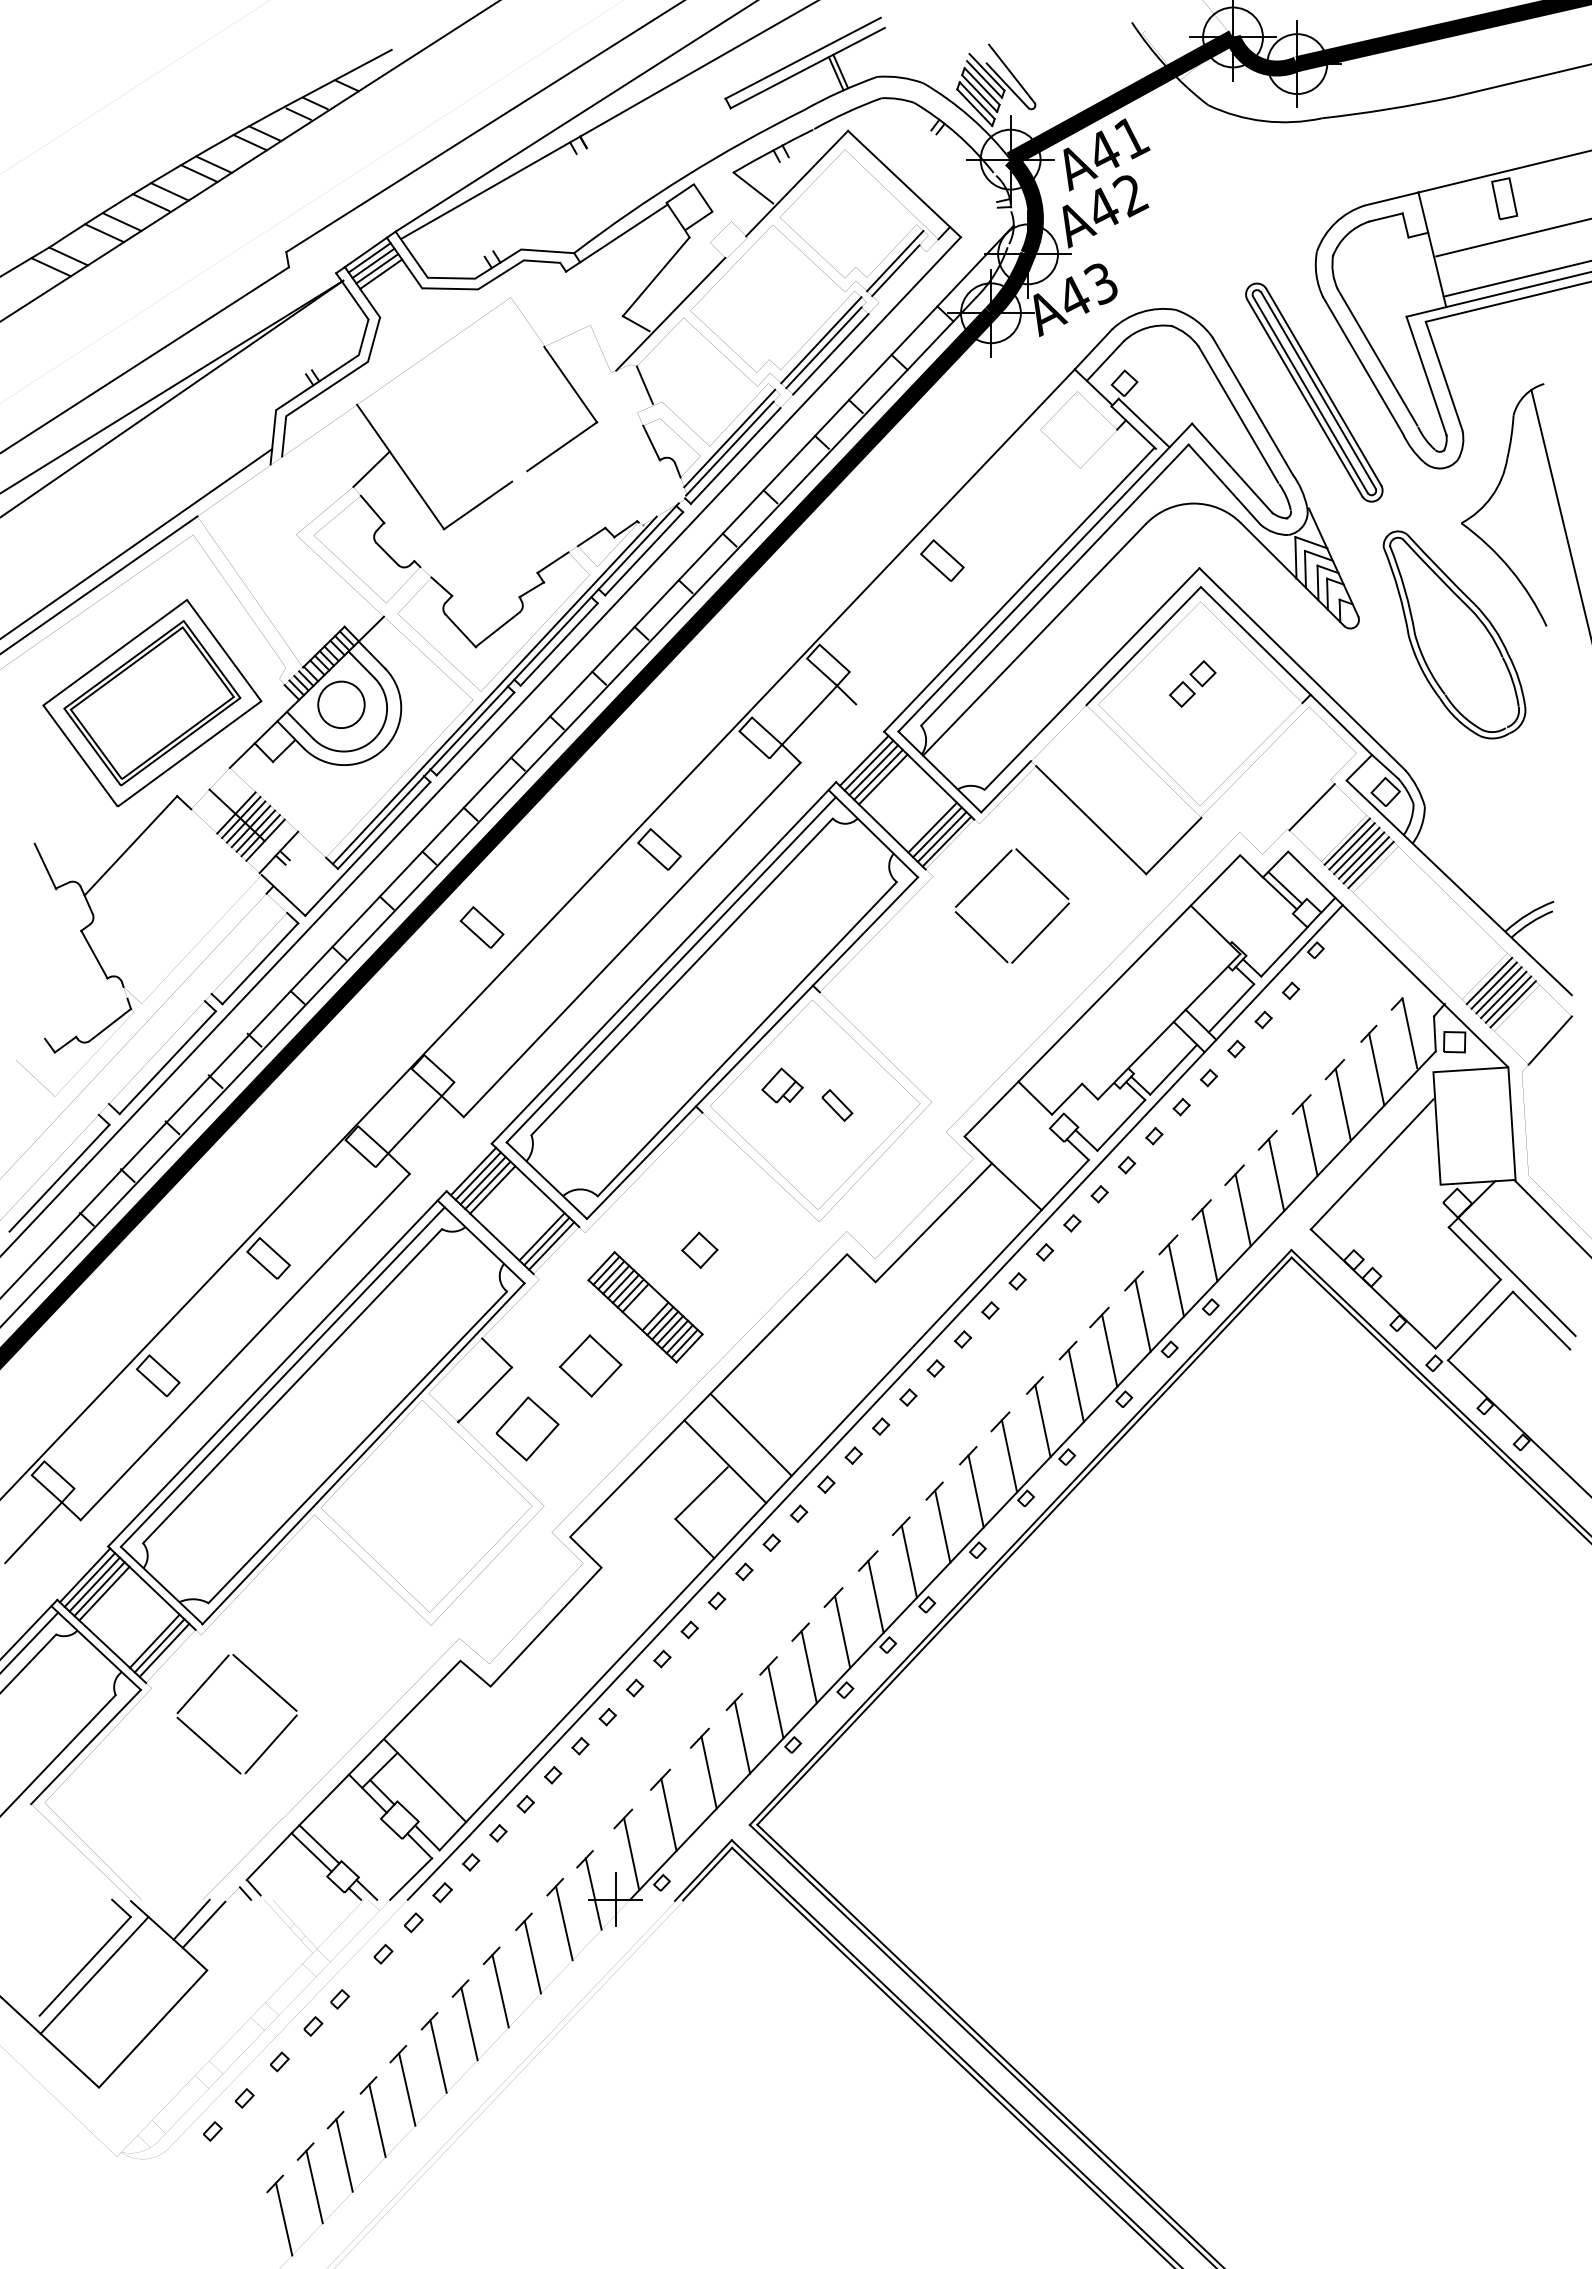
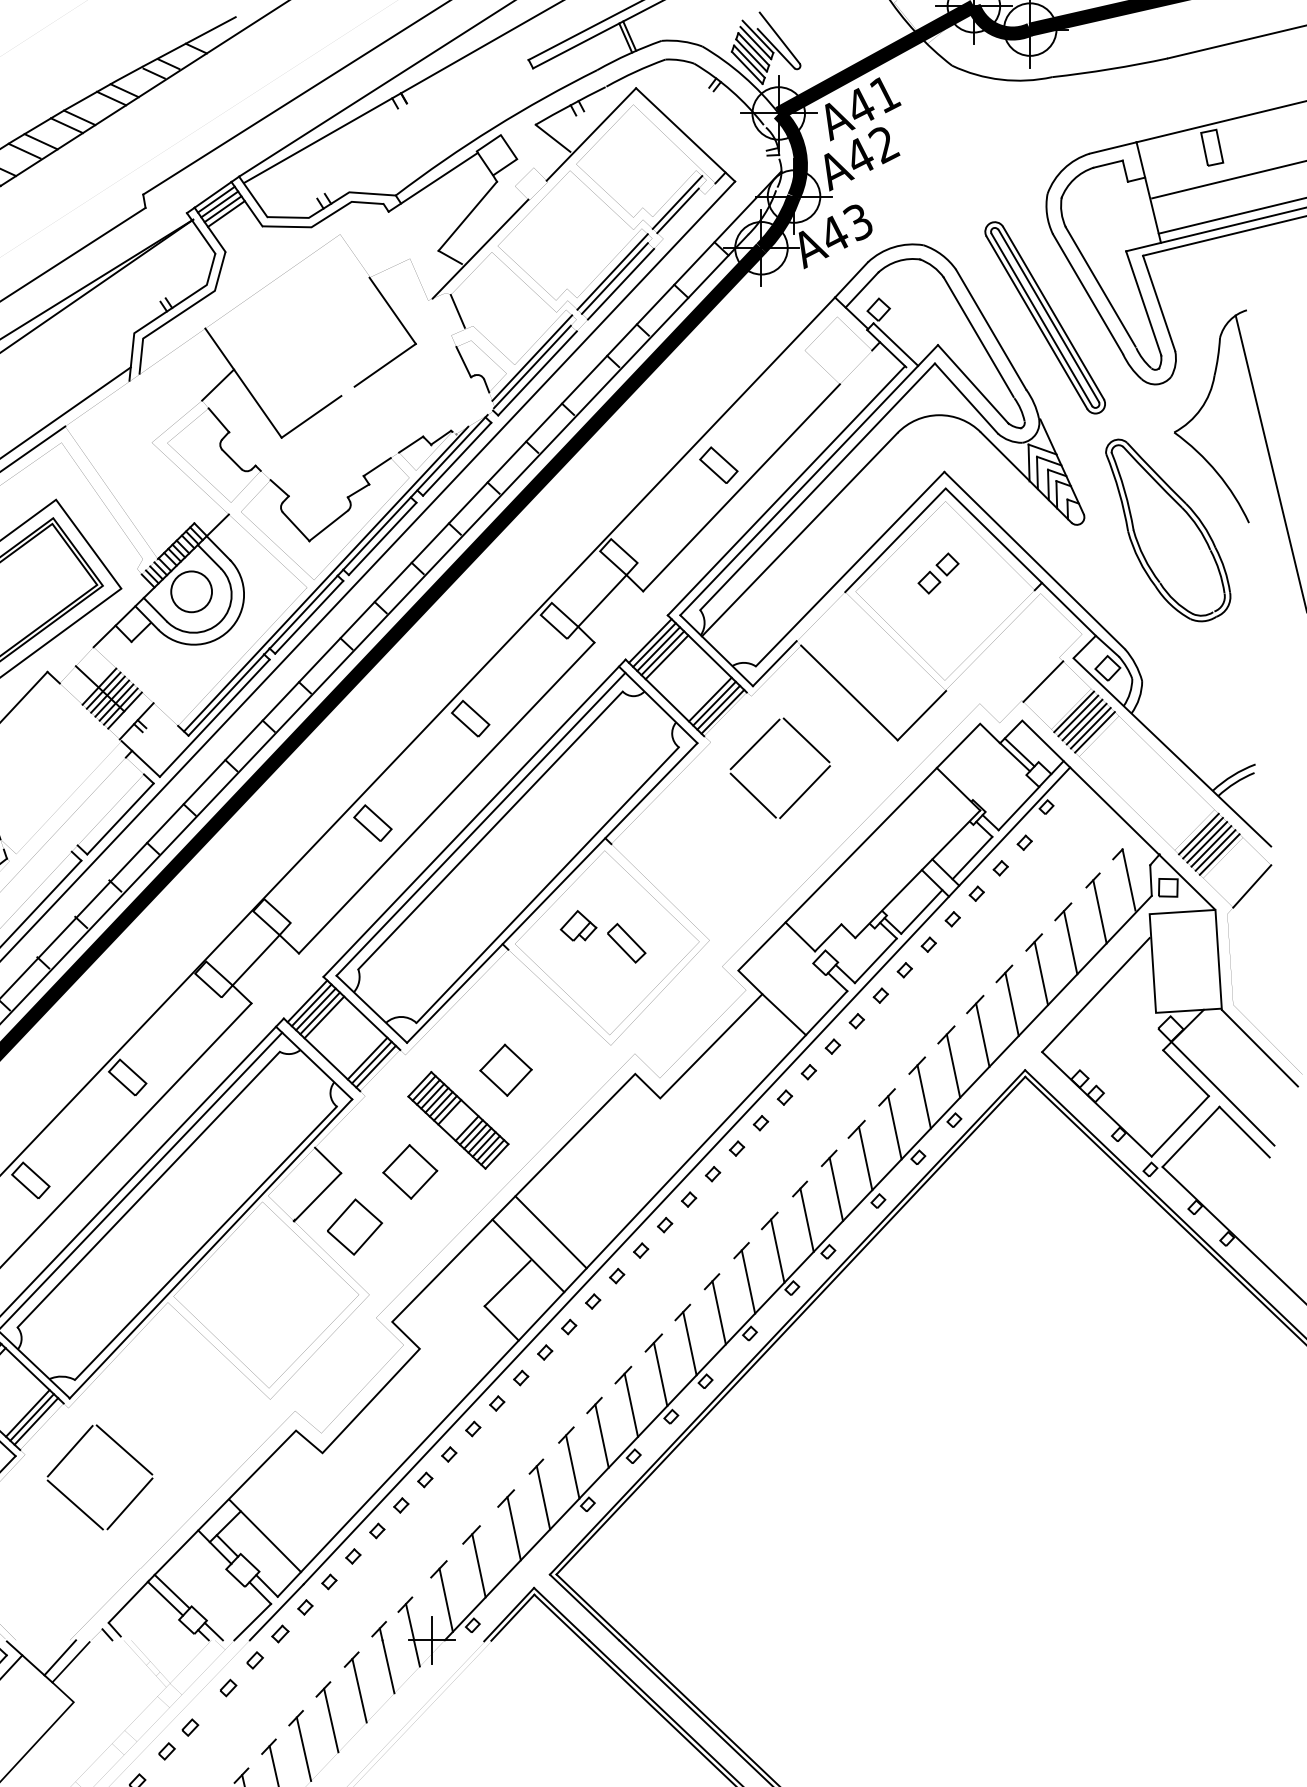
line: (968, 586) -> (741, 487), added
part: (481, 927) -> (372, 823), moved
part: (837, 1105) -> (626, 943), size x1.43
part: (699, 1250) -> (505, 1070), size x1.67

